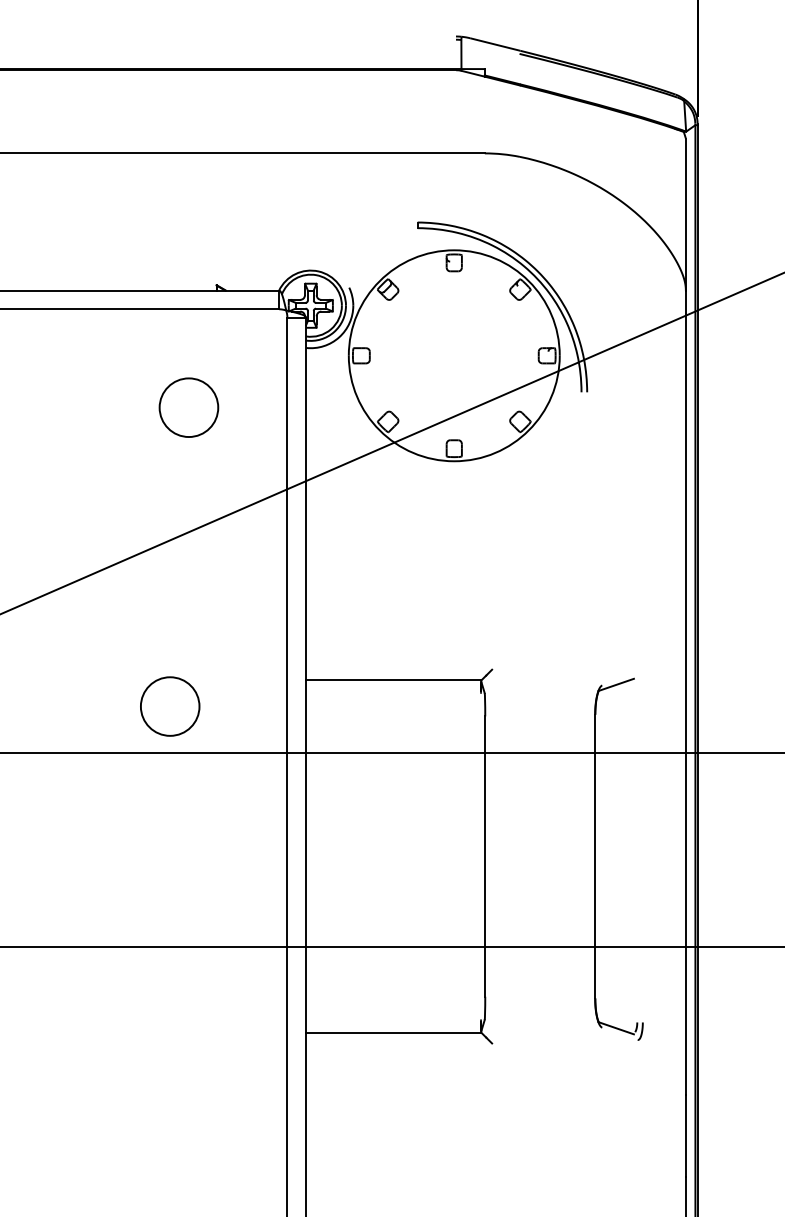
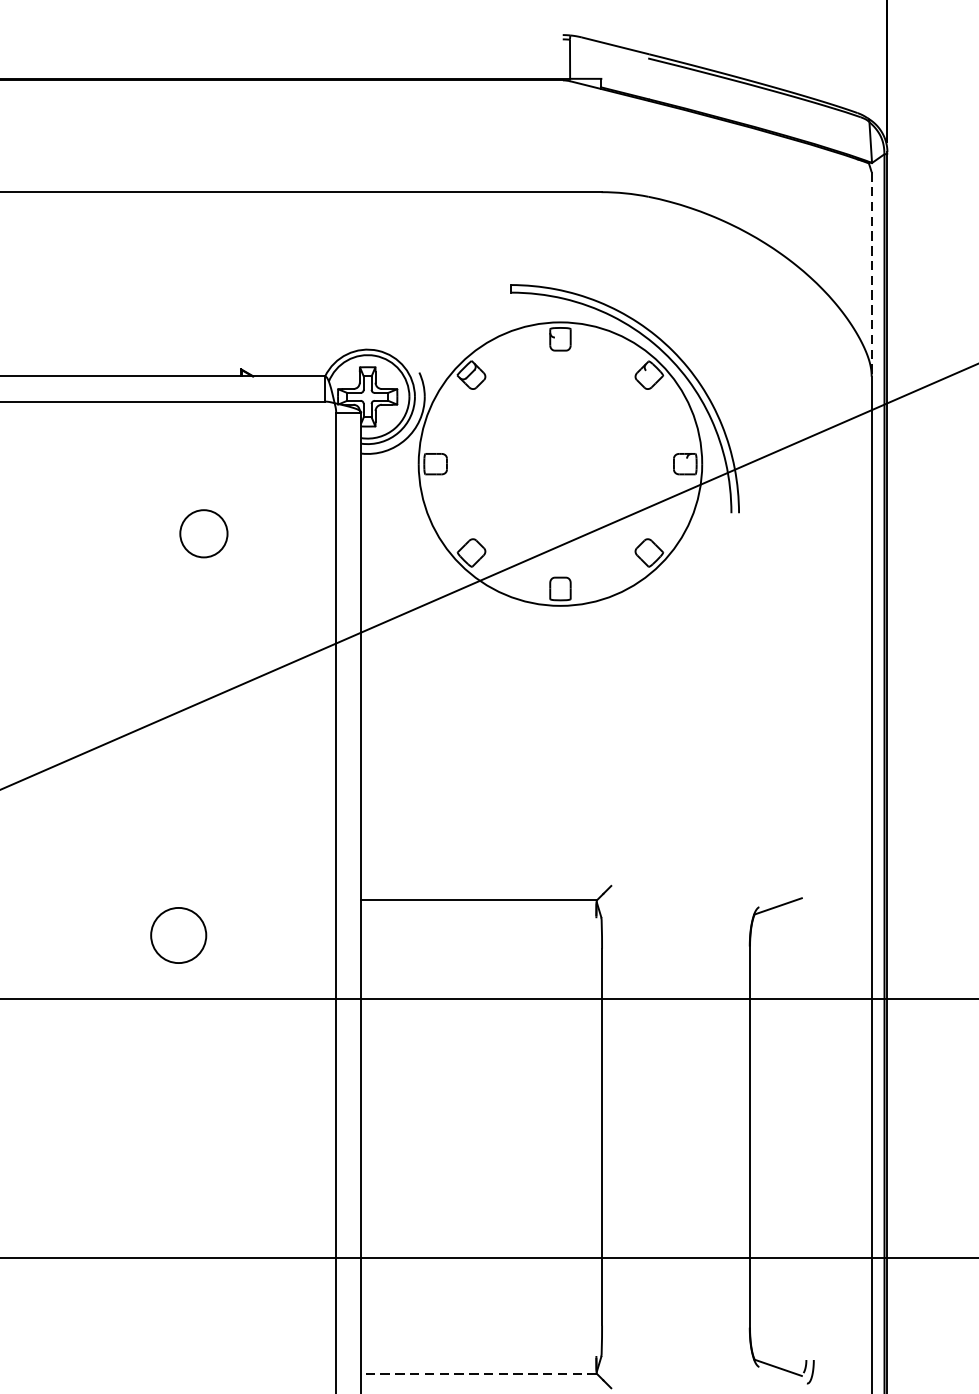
line: (685, 215) -> (871, 275), solid -> dashed
circle: (188, 407) -> (203, 533), size x0.6
circle: (169, 706) -> (177, 935), size x0.7
line: (393, 1032) -> (478, 1373), solid -> dashed

